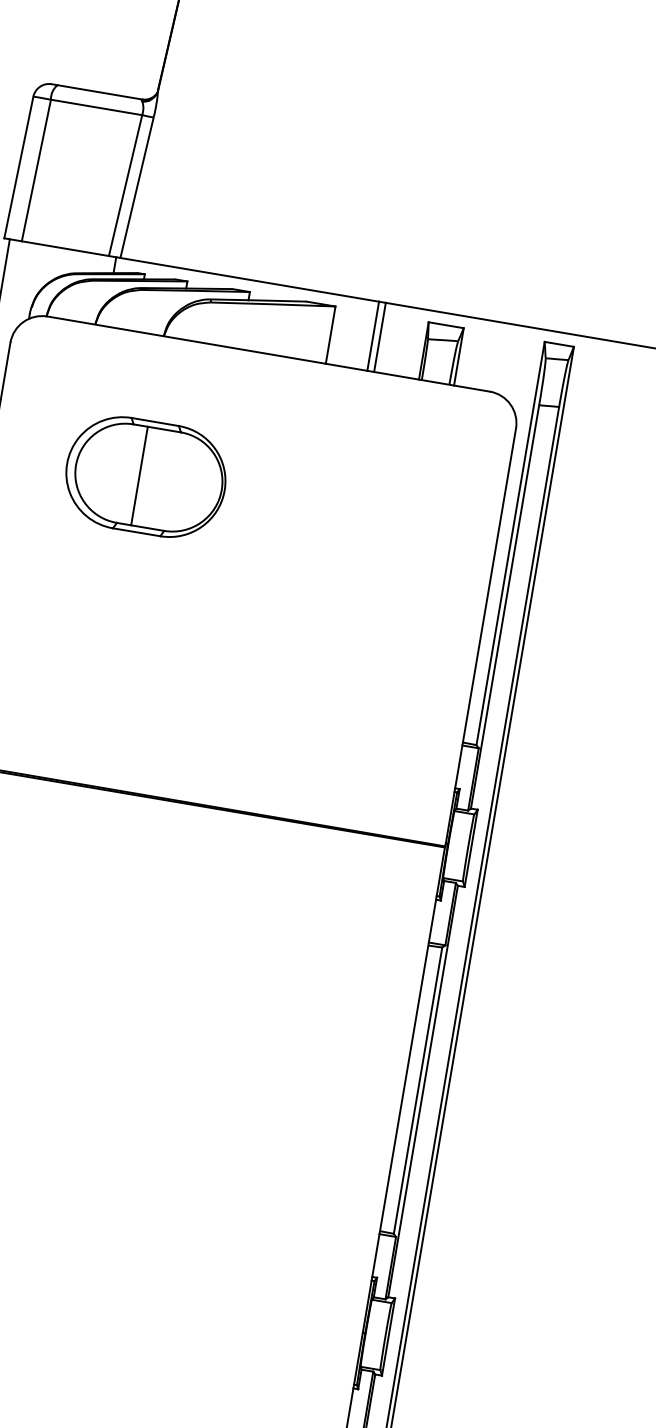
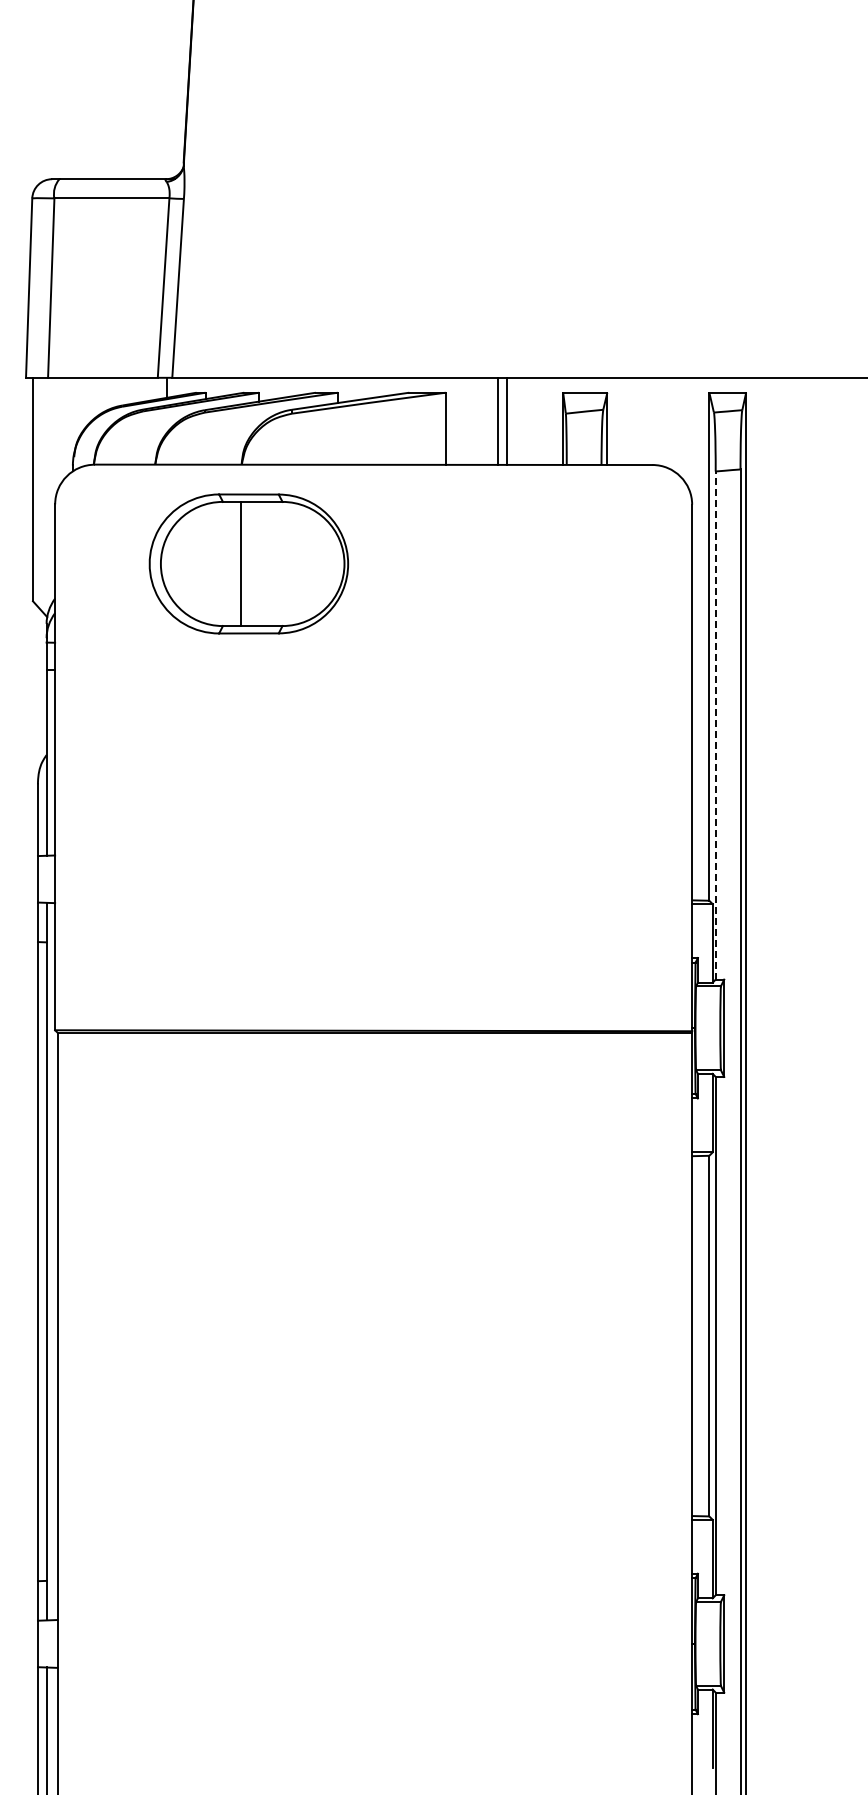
part: (145, 476) -> (248, 563), moved
line: (504, 606) -> (715, 725), solid -> dashed

